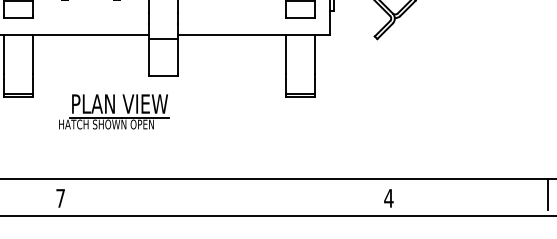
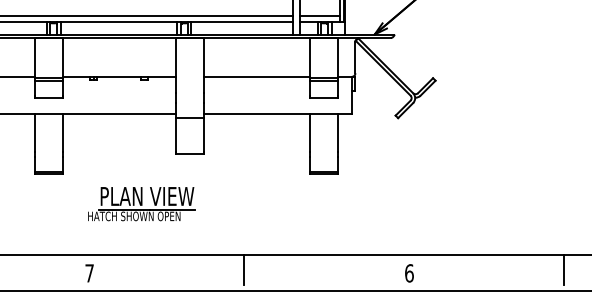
part: (113, 112) -> (141, 204), moved
line: (219, 194) -> (244, 269), added
text: (389, 198) -> (409, 273), 4 -> 6

